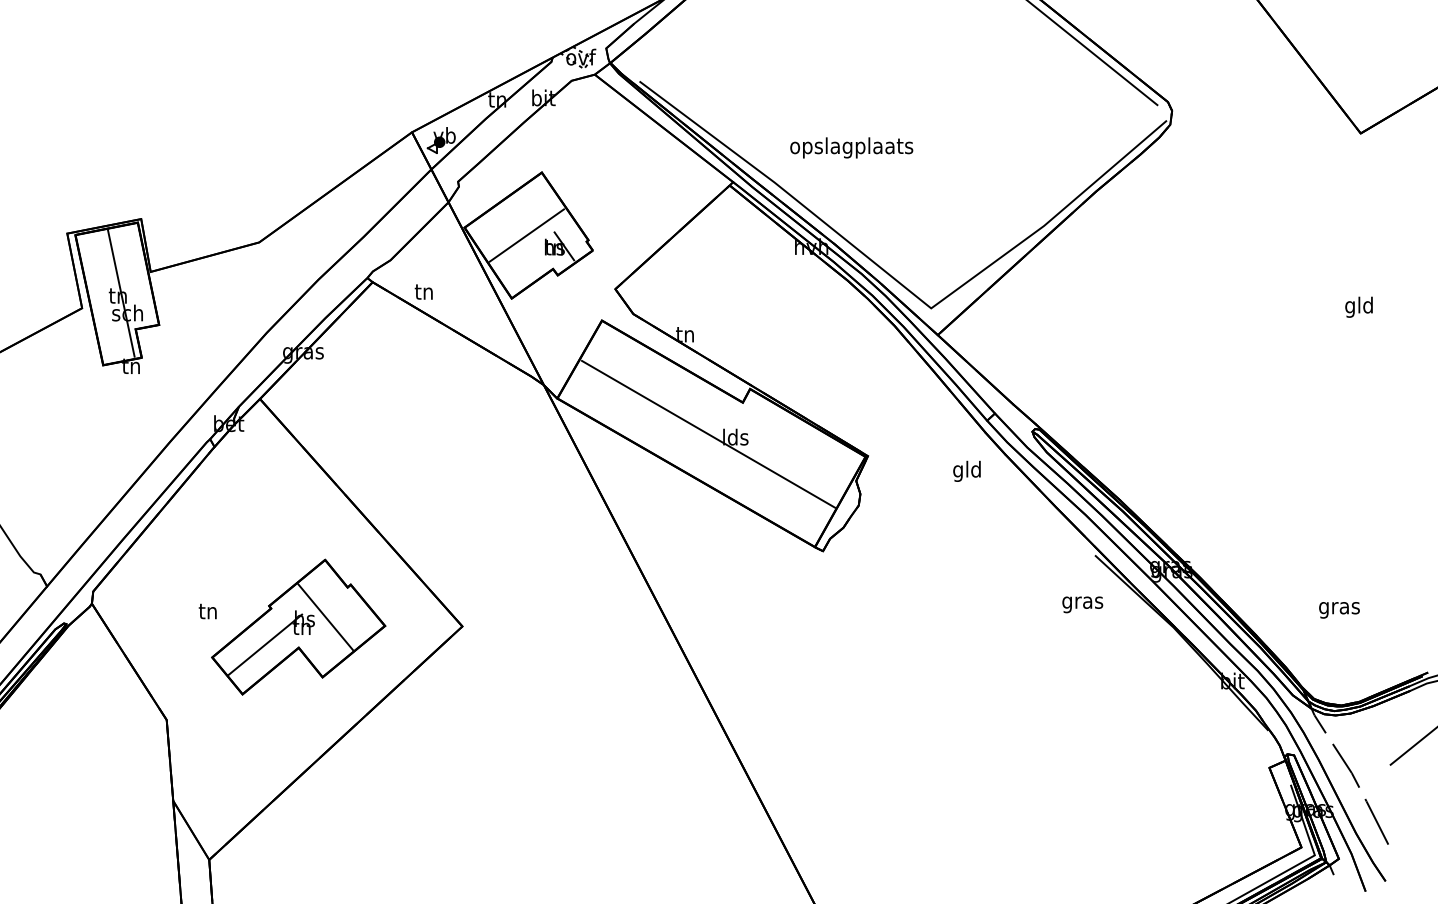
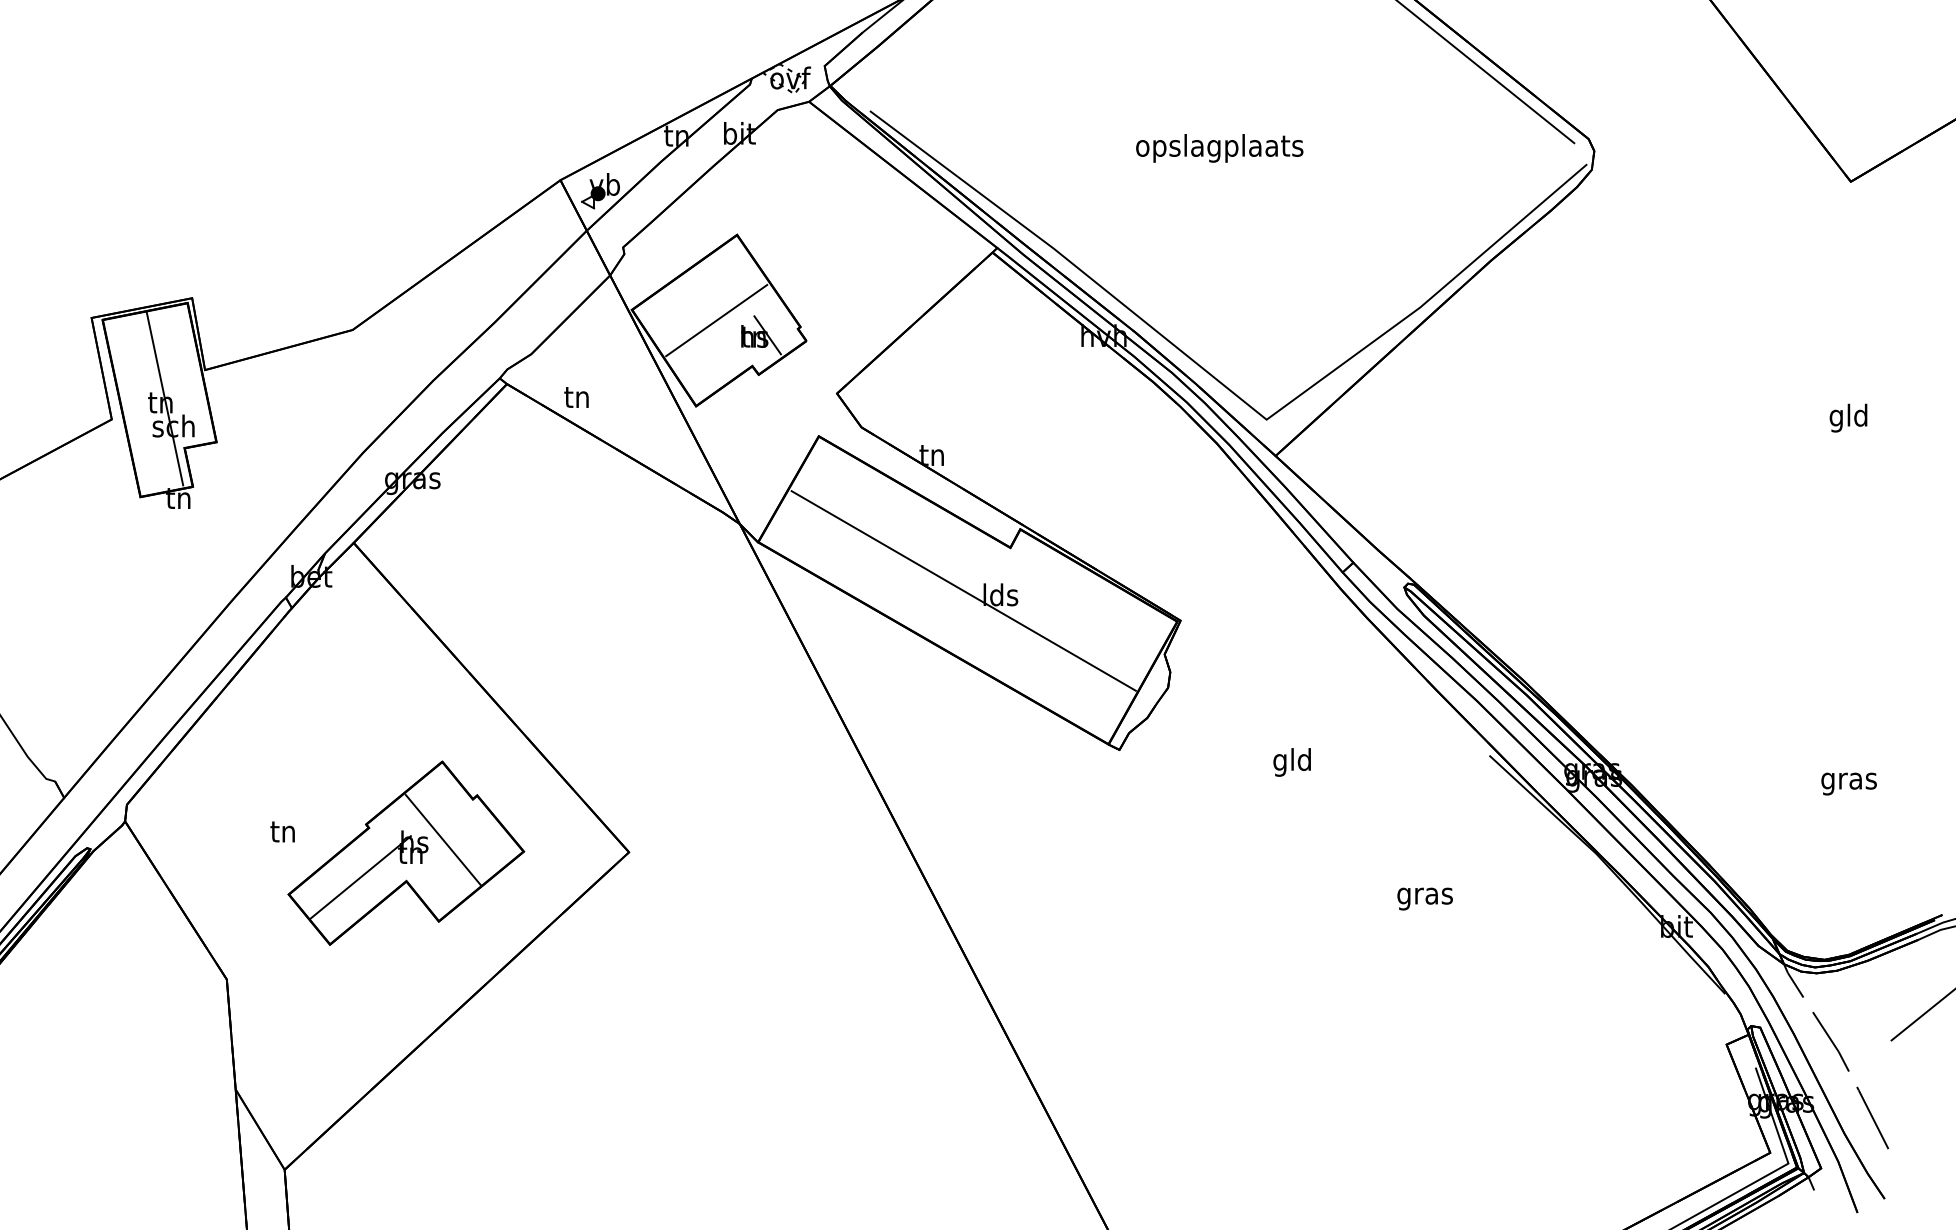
text: (851, 147) -> (1219, 147), moved
text: (966, 470) -> (1291, 761), moved
text: (1082, 604) -> (1424, 898), moved
text: (1339, 610) -> (1849, 784), moved

